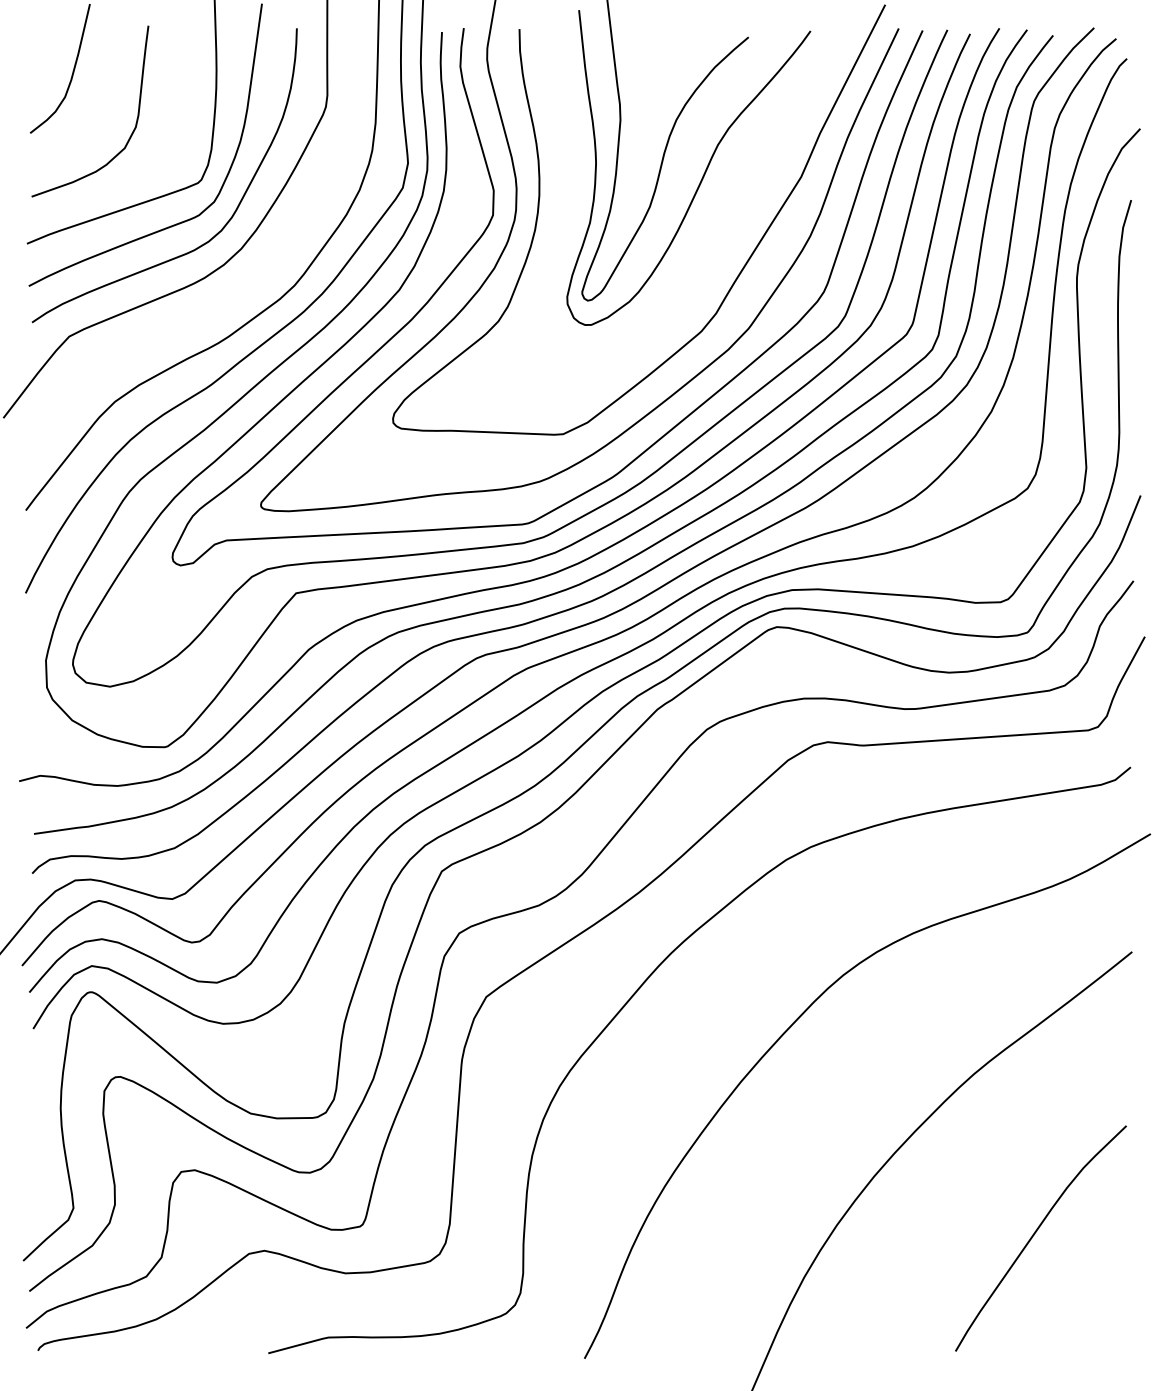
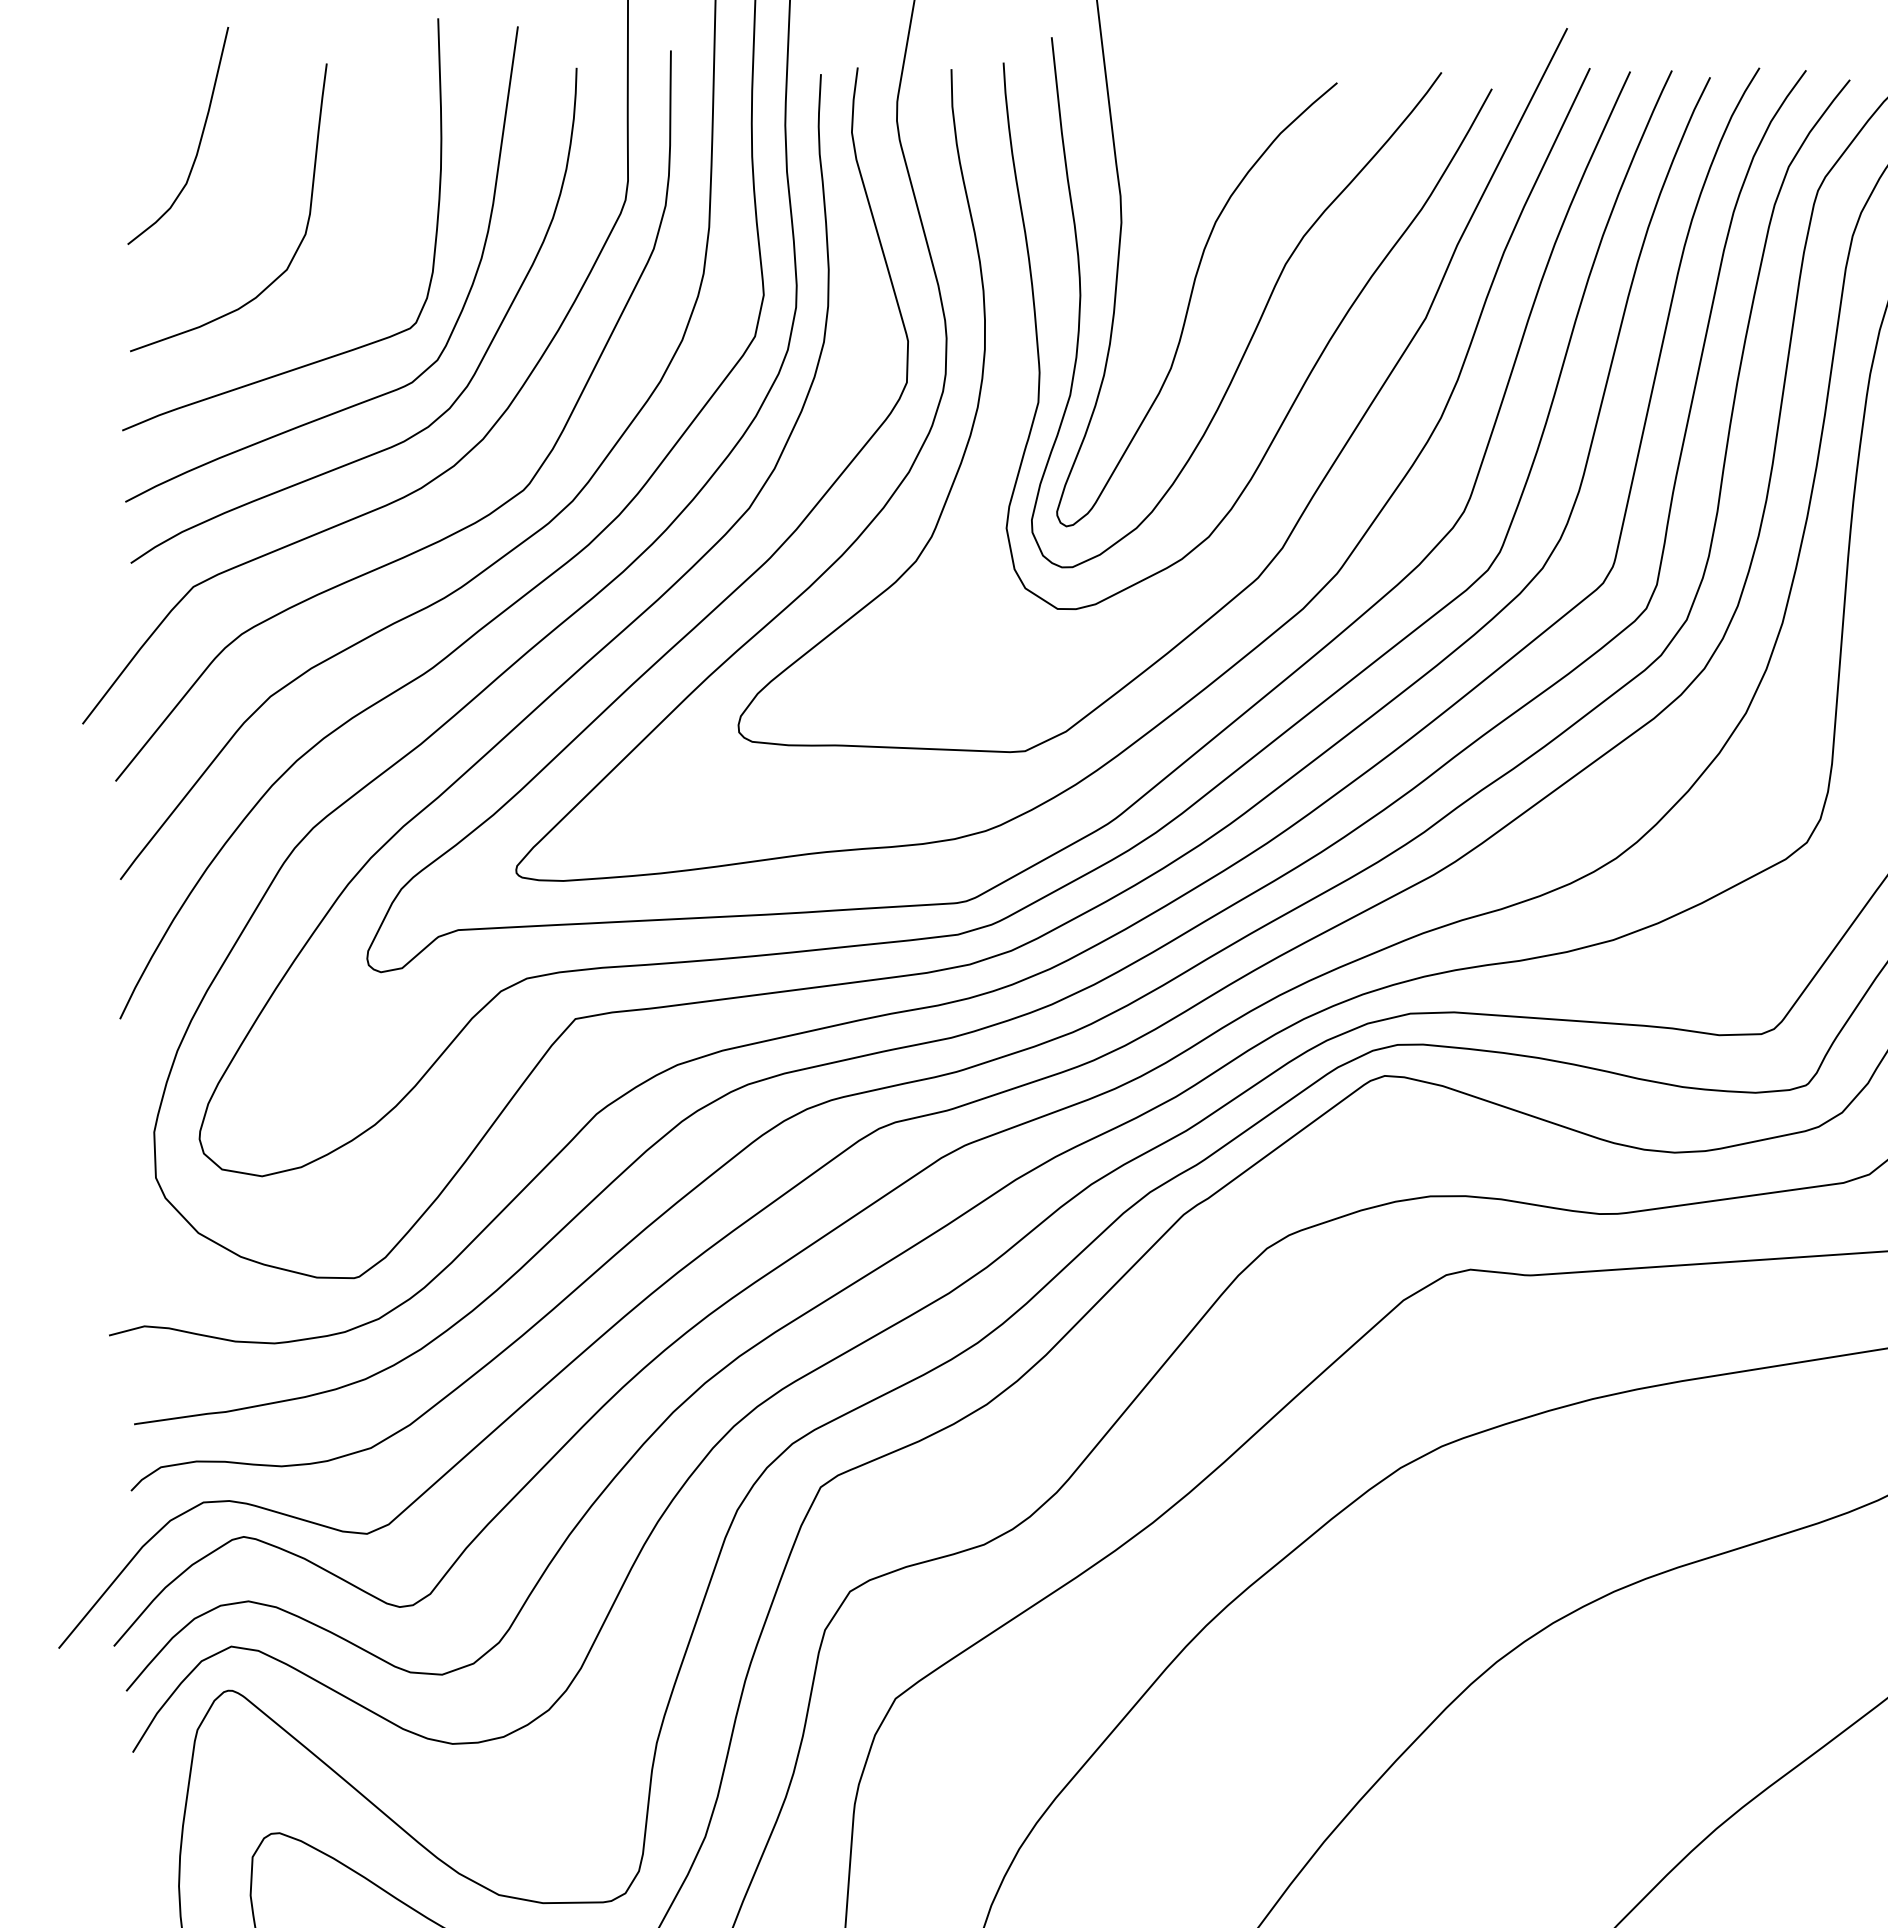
curve: (732, 207) -> (1310, 369), added
curve: (222, 304) -> (451, 532), added

